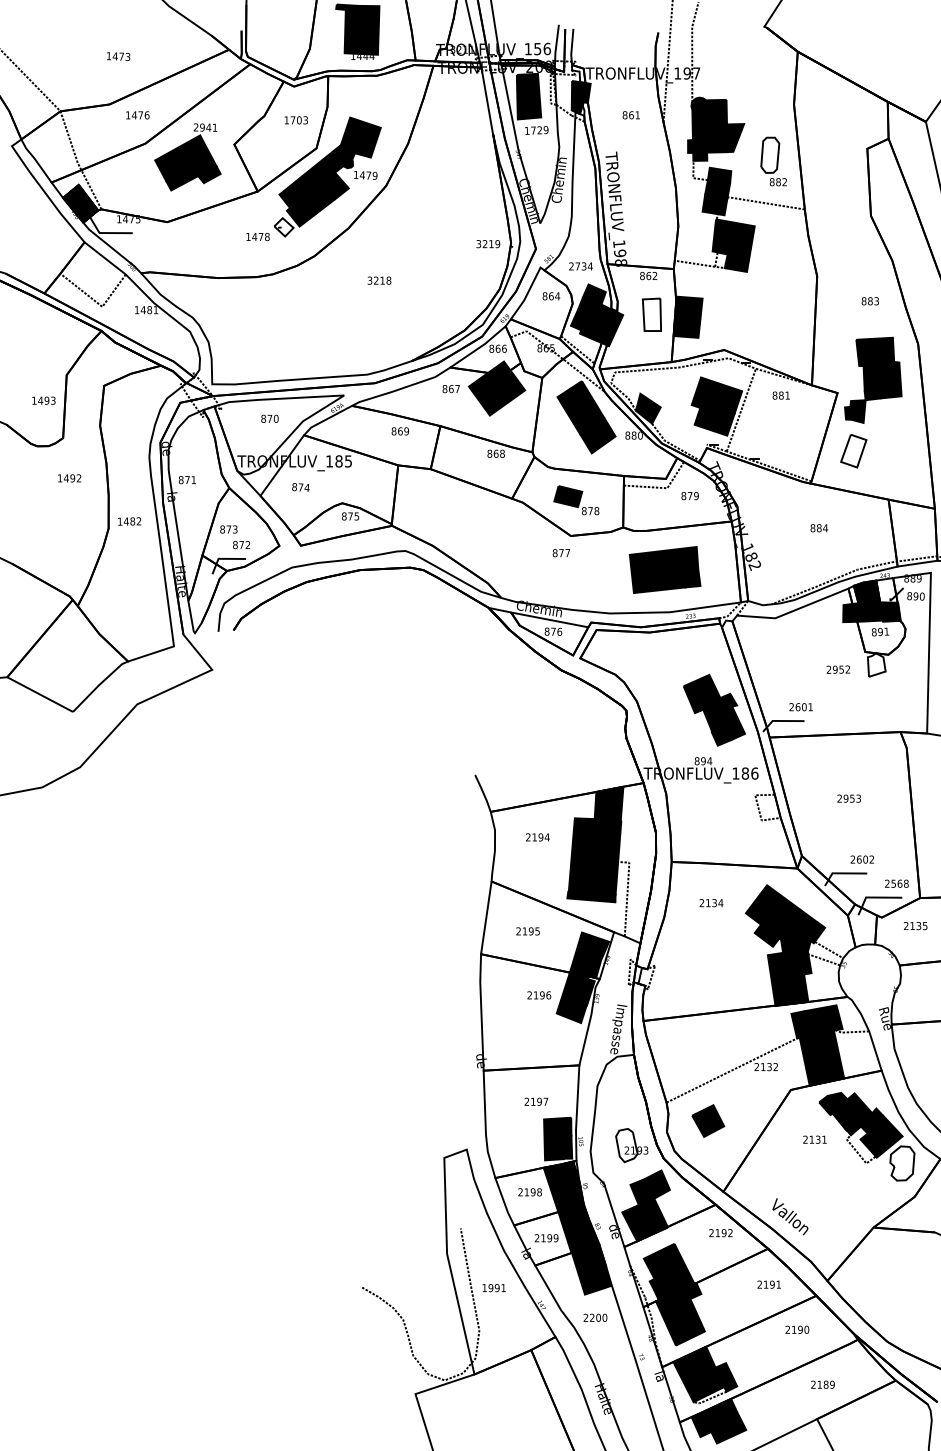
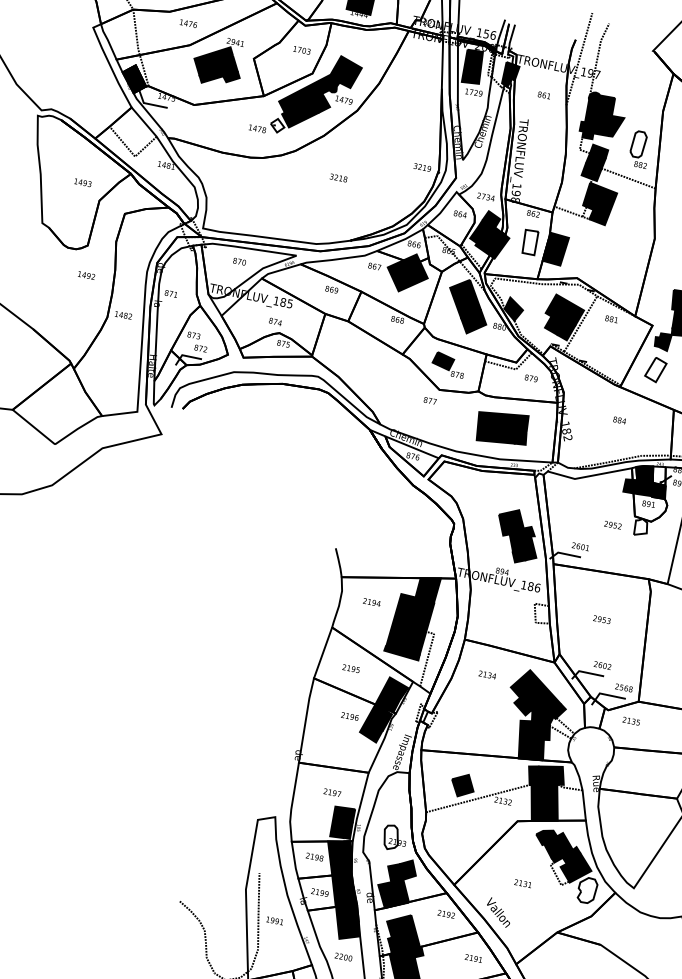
text: (43, 400) -> (82, 182), moved
text: (300, 487) -> (275, 321), moved
part: (708, 1120) -> (463, 785), moved
text: (814, 1139) -> (522, 883), moved

